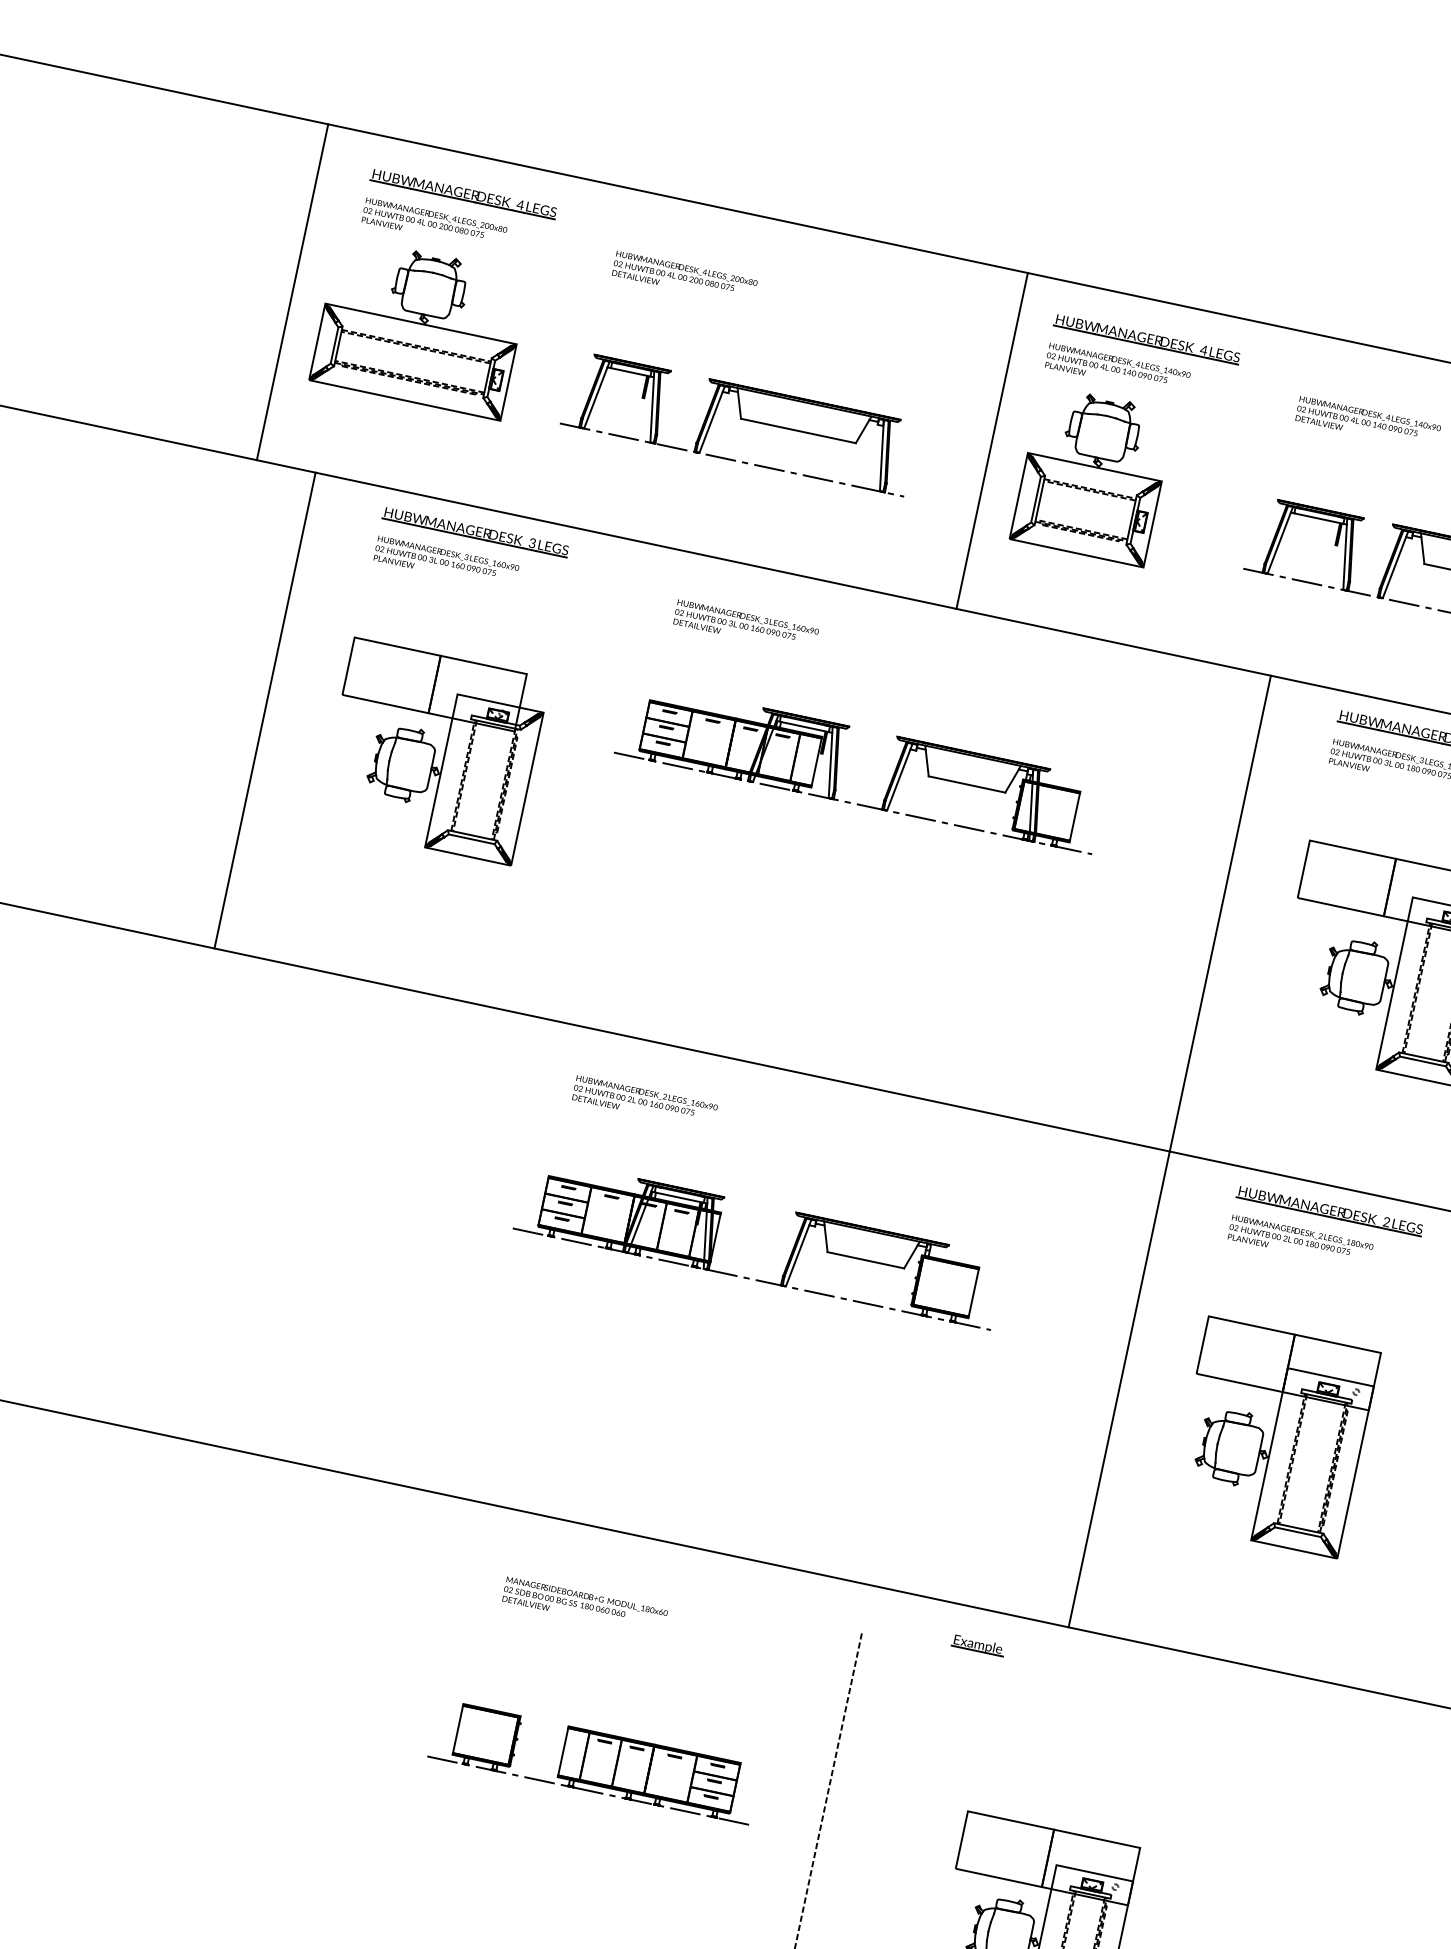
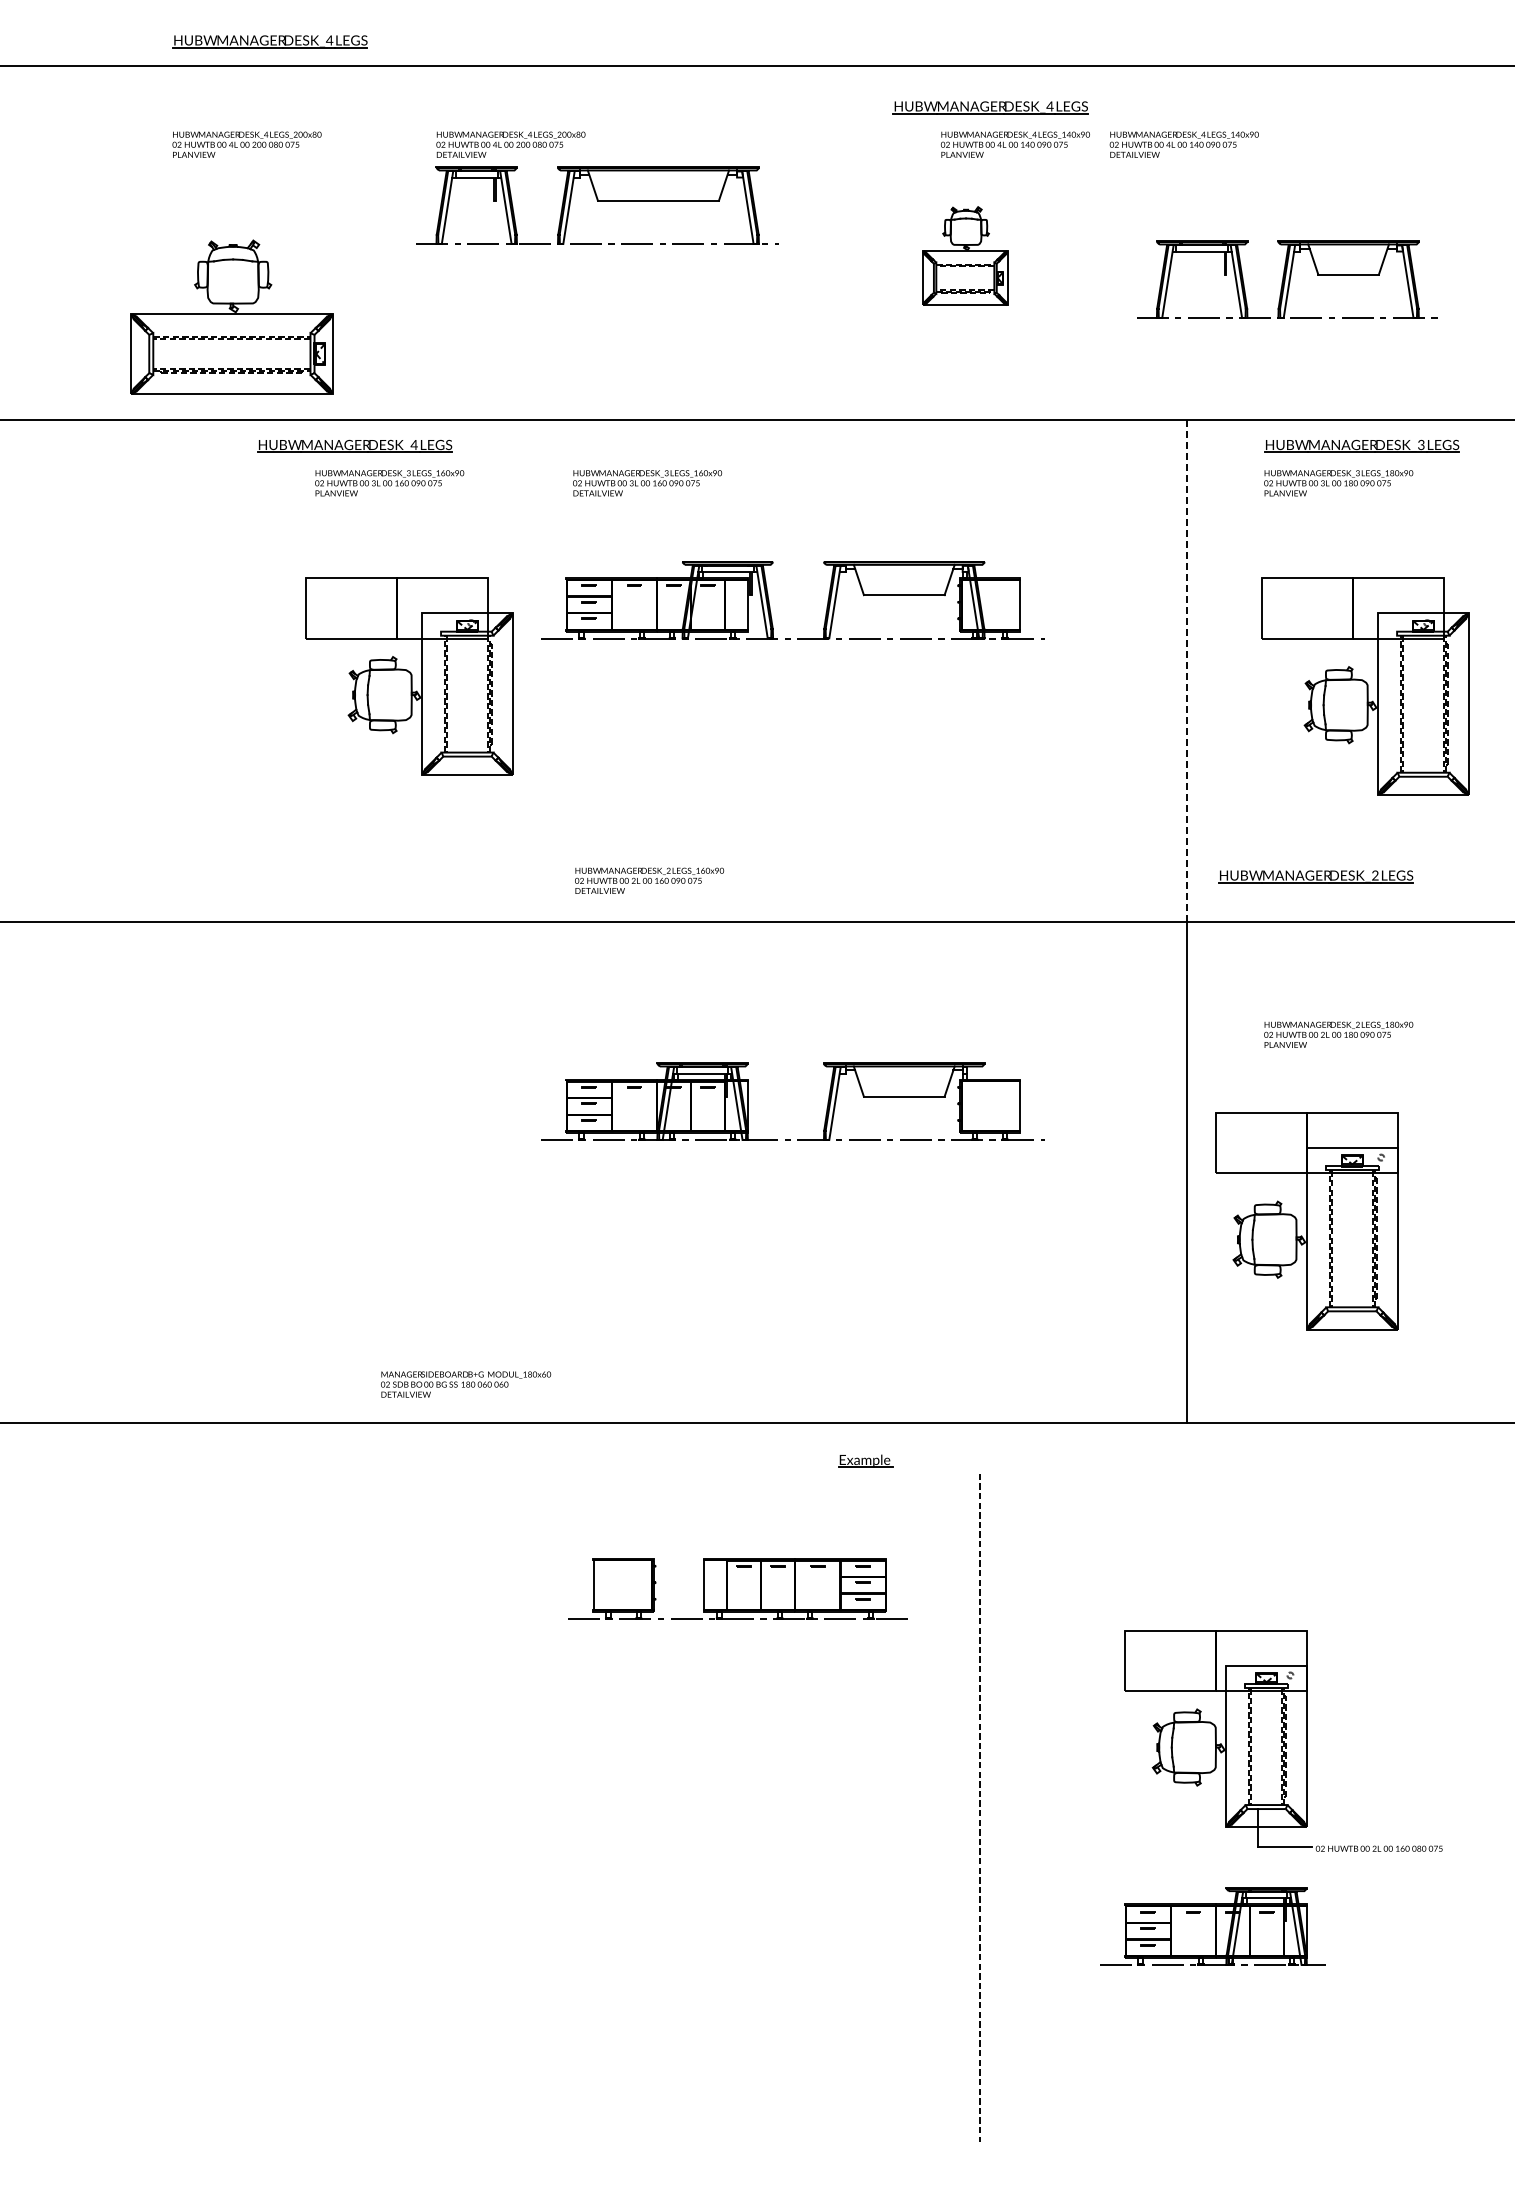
part: (463, 193) -> (269, 41), moved
line: (292, 292) -> (118, 243), removed
part: (420, 326) -> (231, 316), moved
text: (1117, 369) -> (1015, 144), moved
text: (1367, 422) -> (1183, 144), moved
part: (739, 423) -> (597, 205), moved
line: (992, 441) -> (856, 243), removed
part: (1093, 474) -> (965, 255), size x0.6
text: (531, 542) -> (413, 444), DESK_3 -> DESK_4
text: (446, 563) -> (389, 483), moved
line: (265, 710) -> (180, 670), removed
part: (432, 751) -> (409, 676), moved
line: (1220, 914) -> (1187, 671), solid -> dashed
text: (644, 1102) -> (649, 880), moved
part: (1329, 1210) -> (1315, 876), moved
text: (1300, 1241) -> (1338, 1034), moved
part: (1272, 1437) -> (1306, 1221), moved
text: (585, 1605) -> (466, 1384), moved
part: (978, 1644) -> (865, 1460), moved
part: (593, 1761) -> (737, 1588), moved

